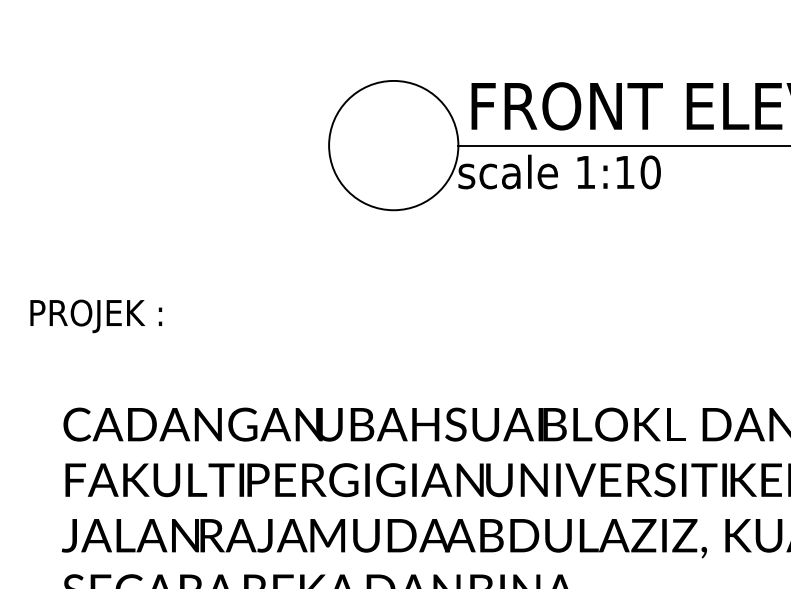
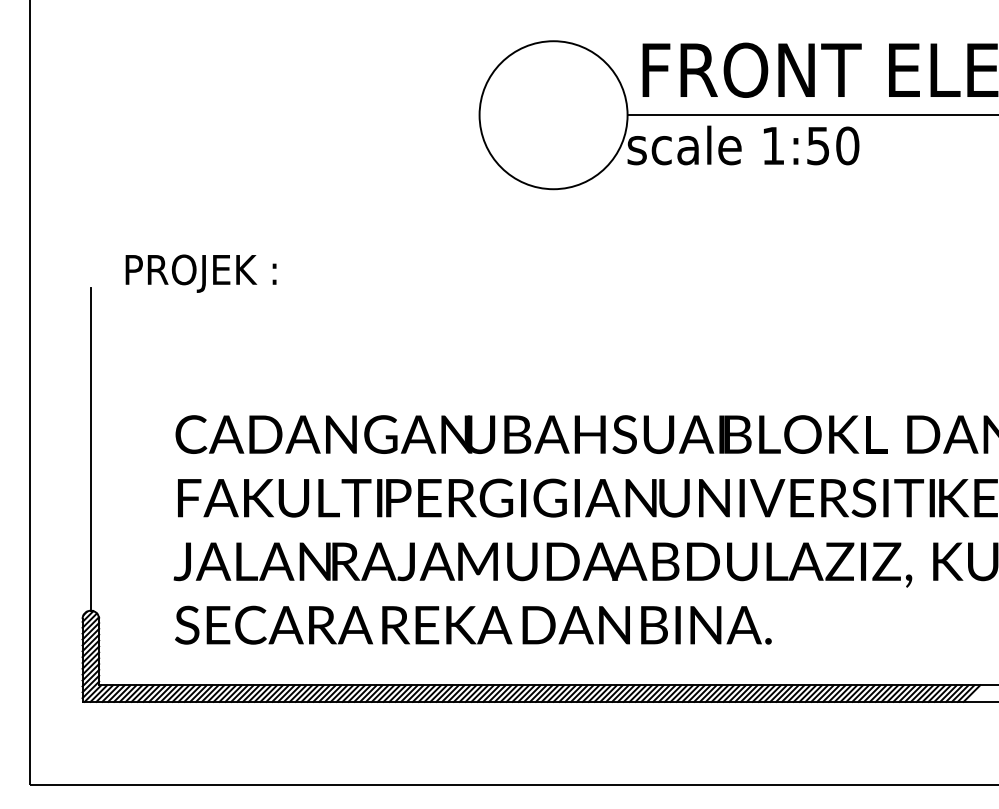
text: (625, 172) -> (818, 146), 1:10 -> 1:50
text: (95, 316) -> (200, 273), moved

